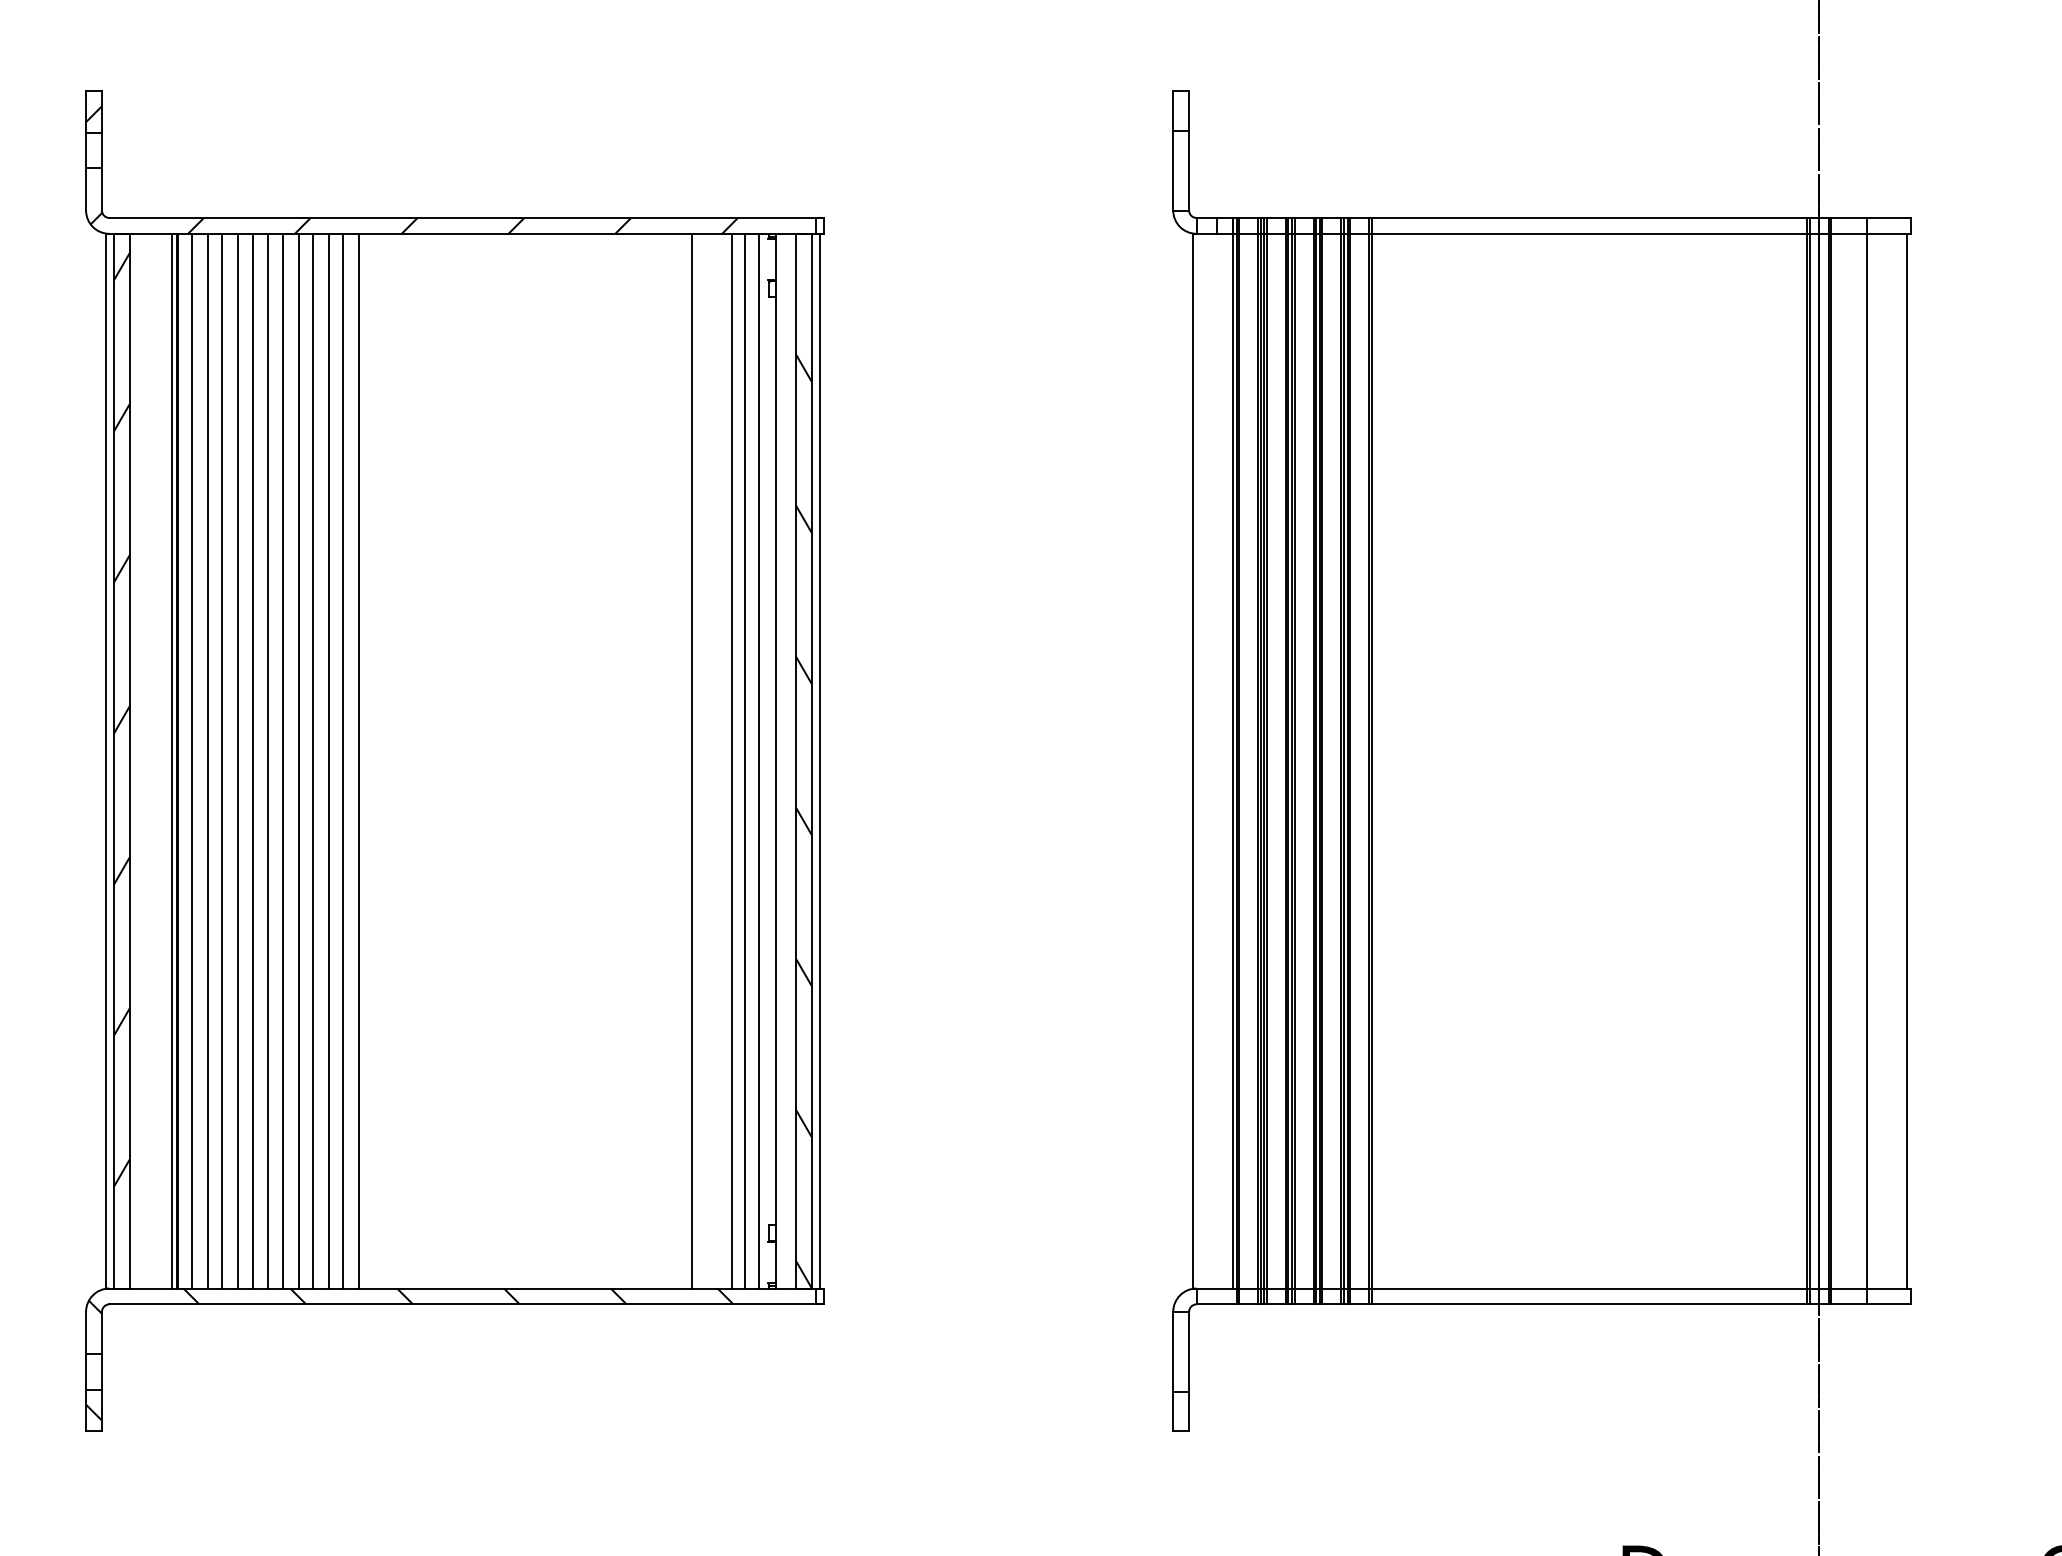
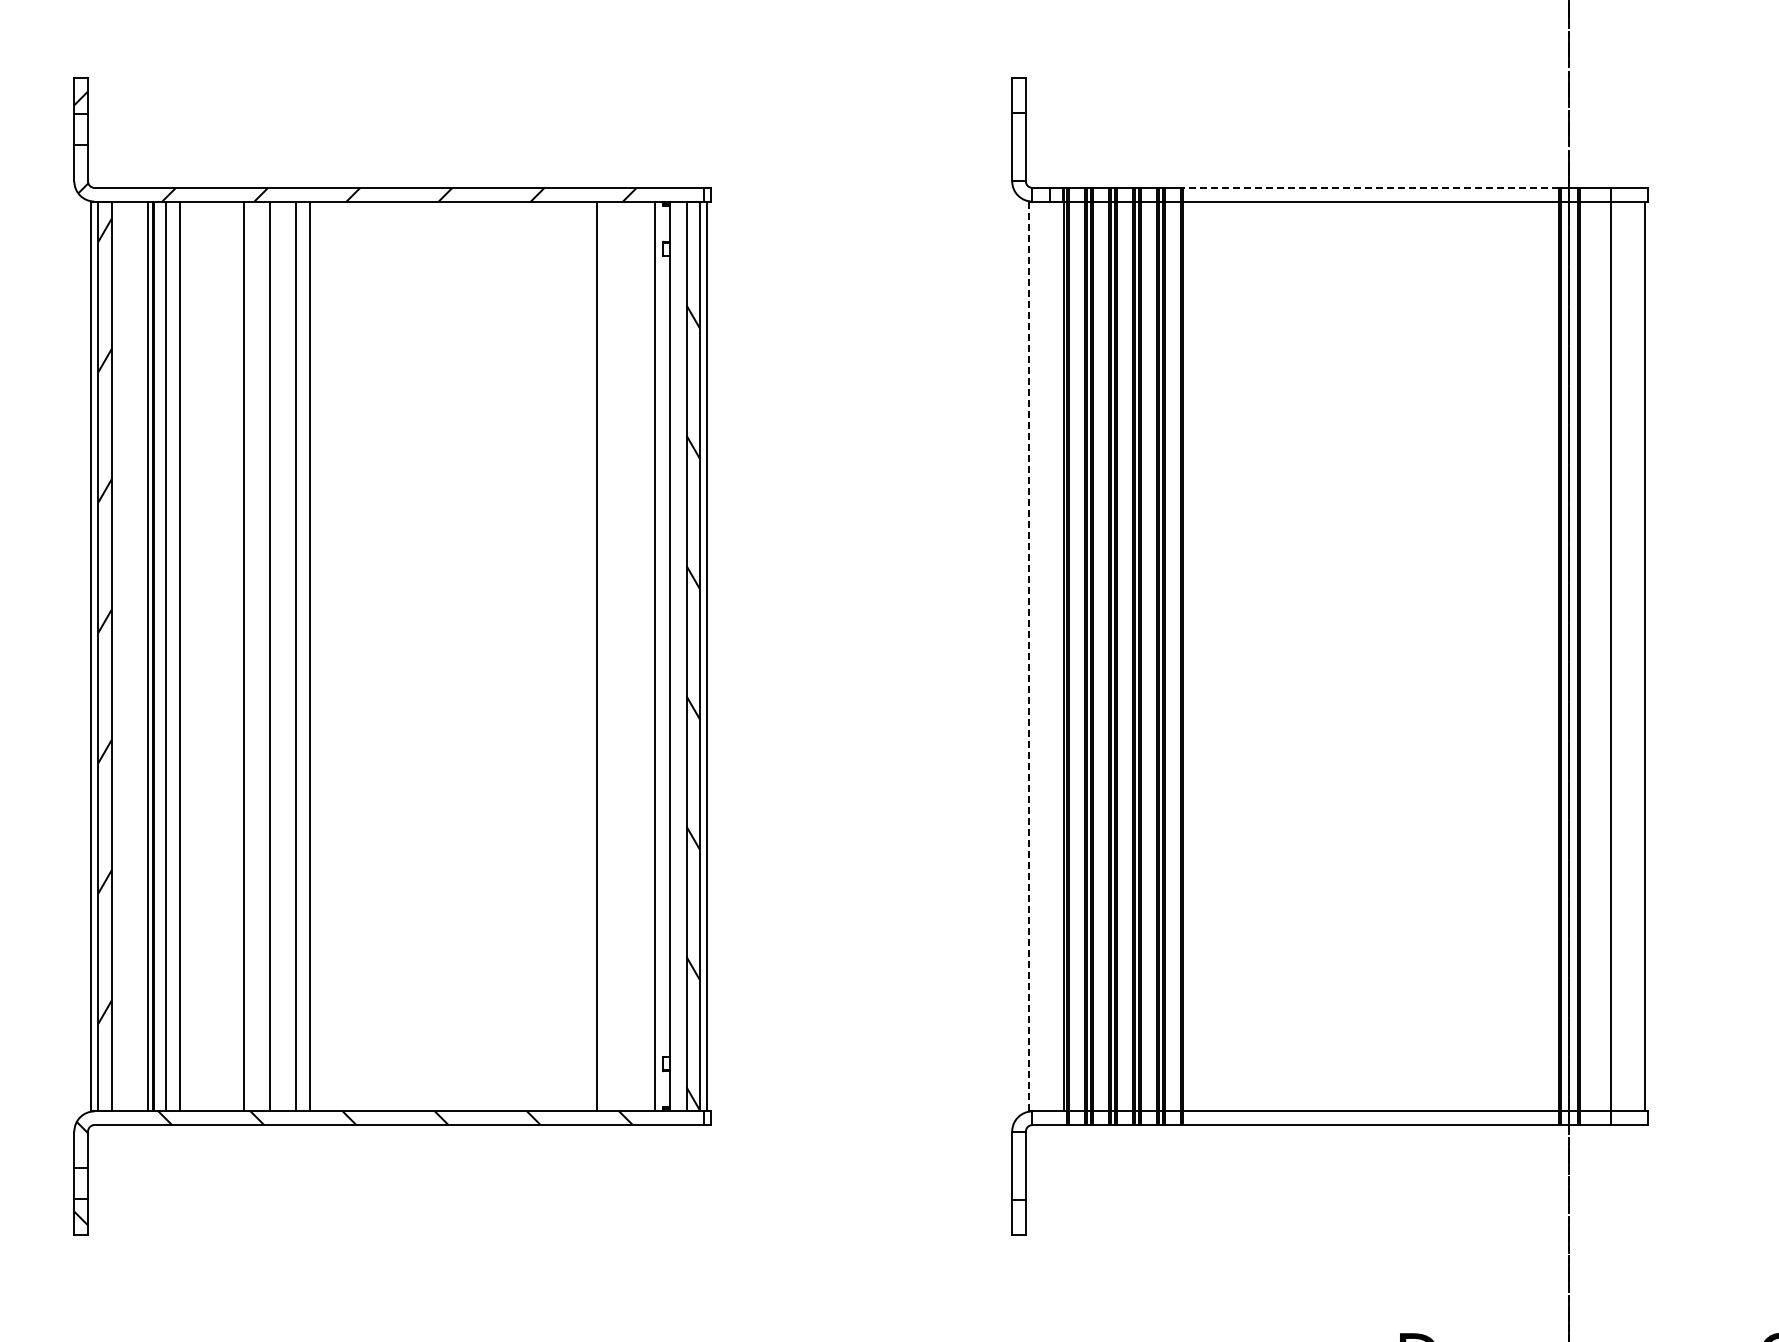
line: (1589, 217) -> (1371, 187), solid -> dashed
line: (223, 761) -> (192, 656), removed
line: (238, 761) -> (205, 656), removed
line: (253, 761) -> (218, 656), removed
line: (268, 761) -> (231, 656), removed
line: (298, 761) -> (257, 656), removed
line: (328, 761) -> (283, 656), removed
line: (731, 761) -> (631, 656), removed
line: (744, 761) -> (642, 656), removed
line: (1193, 761) -> (1029, 656), solid -> dashed

